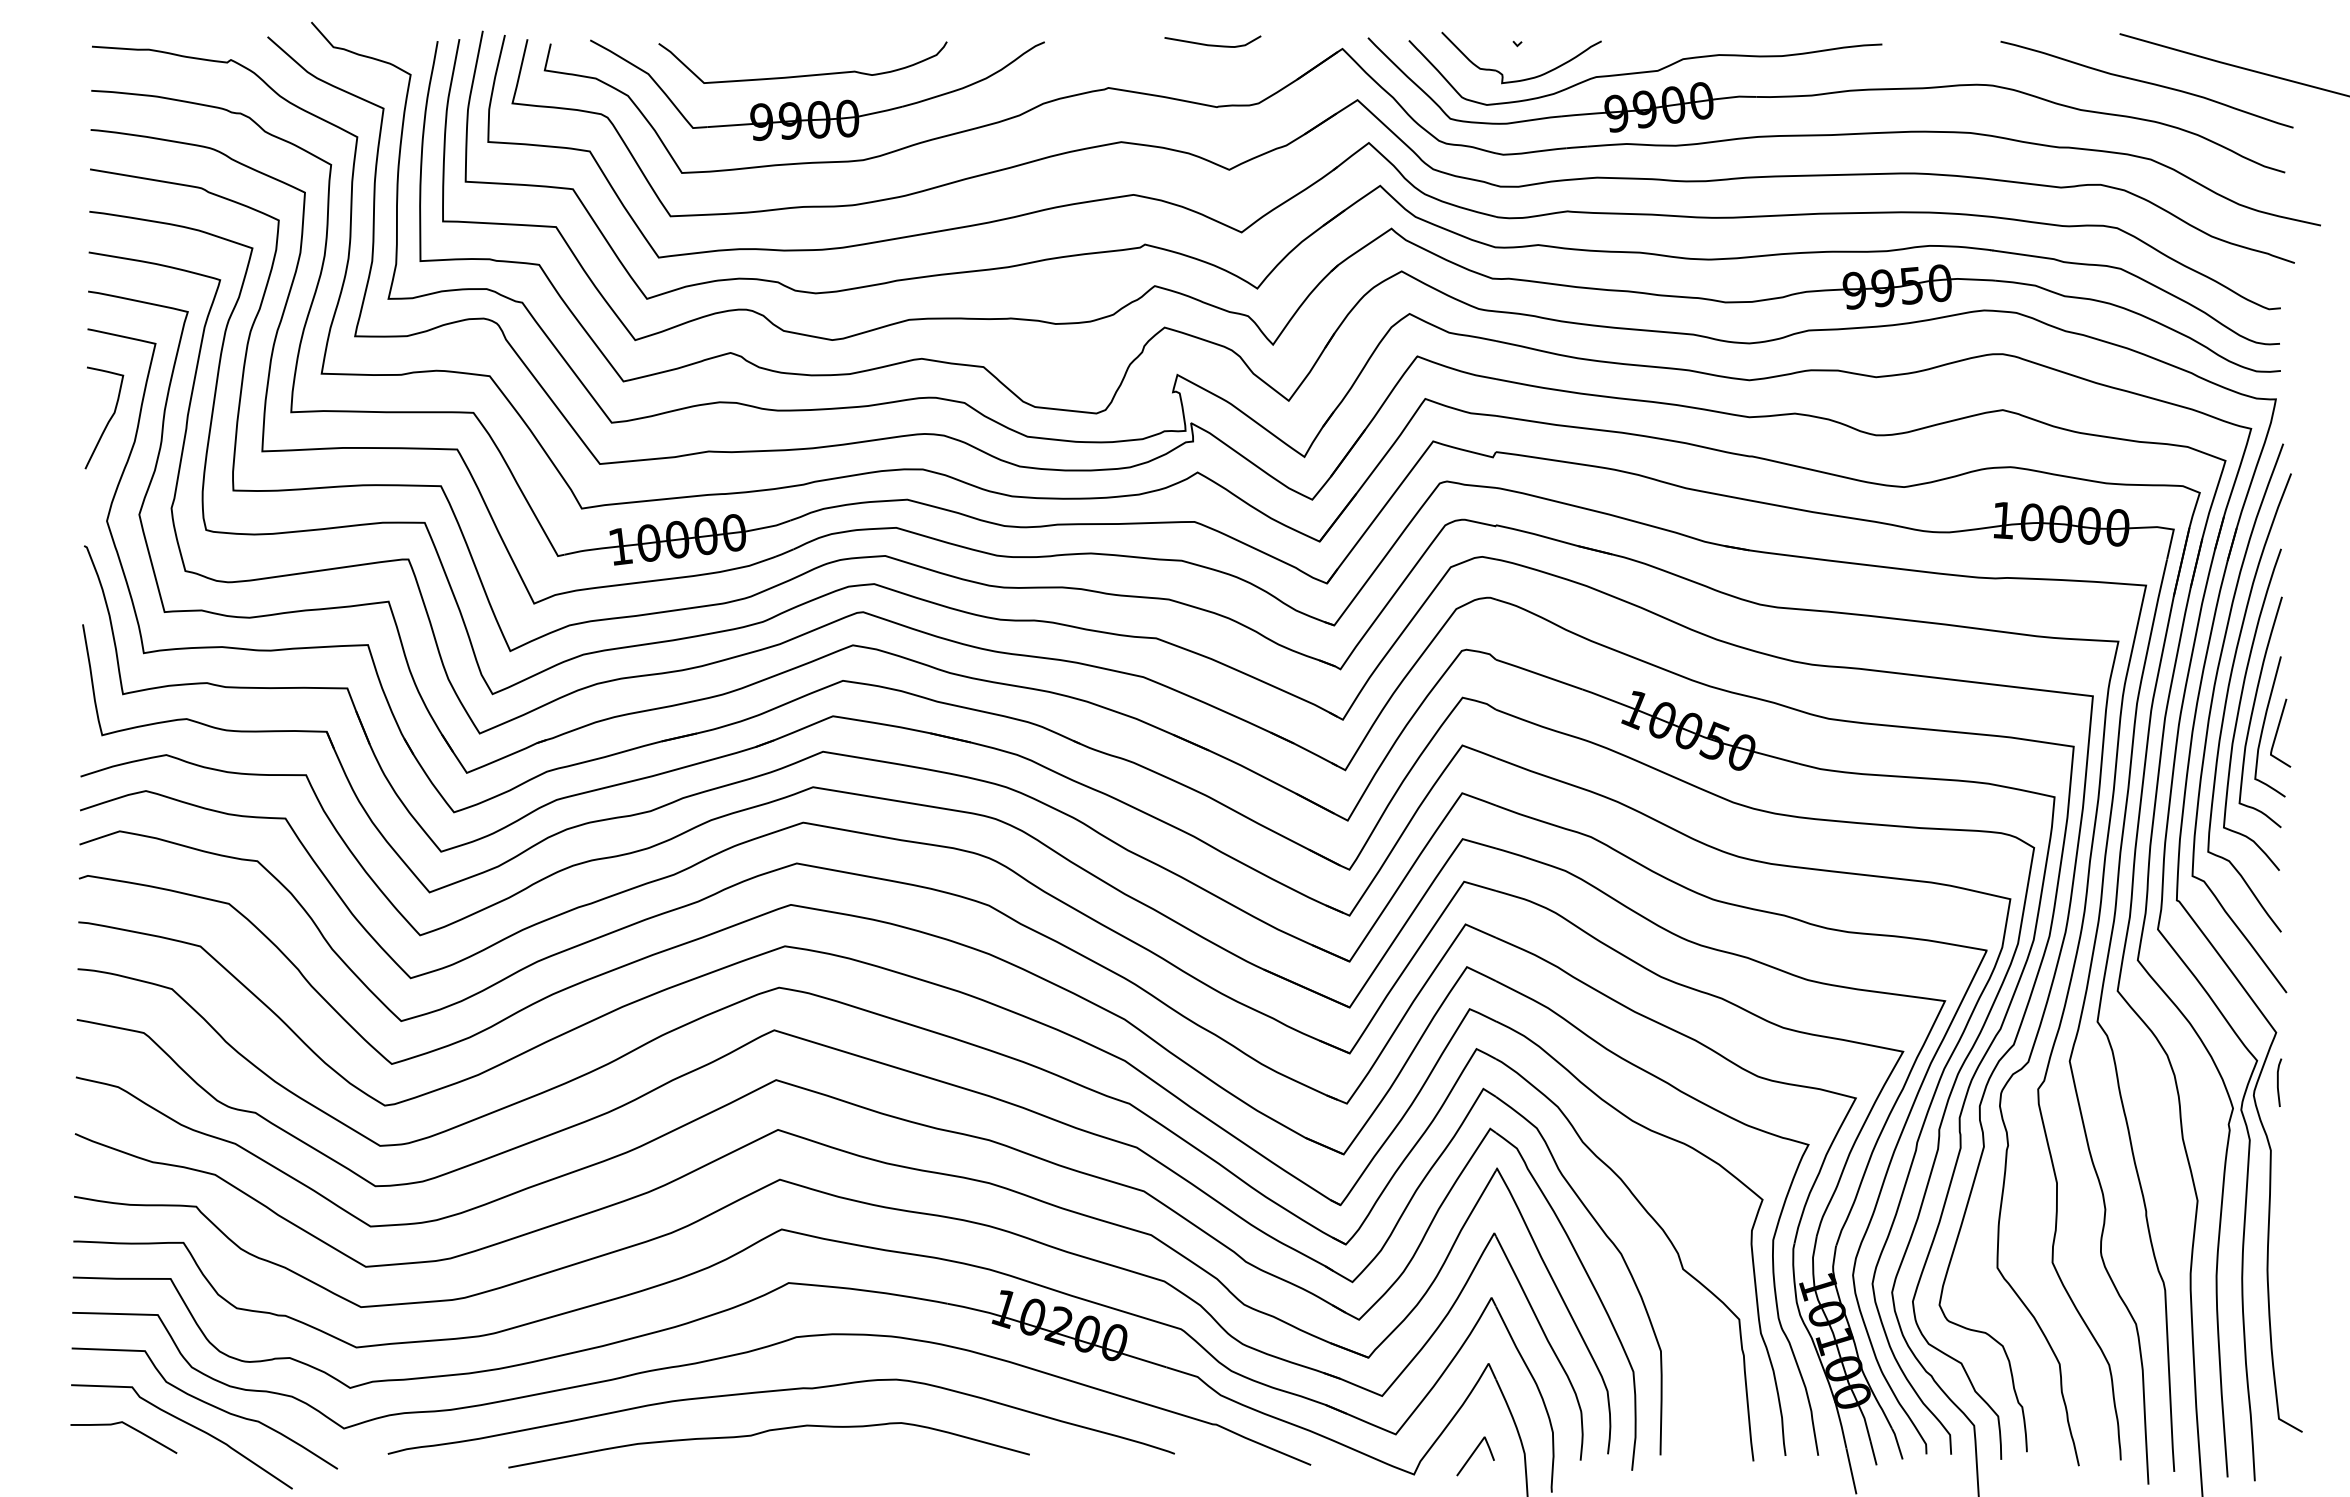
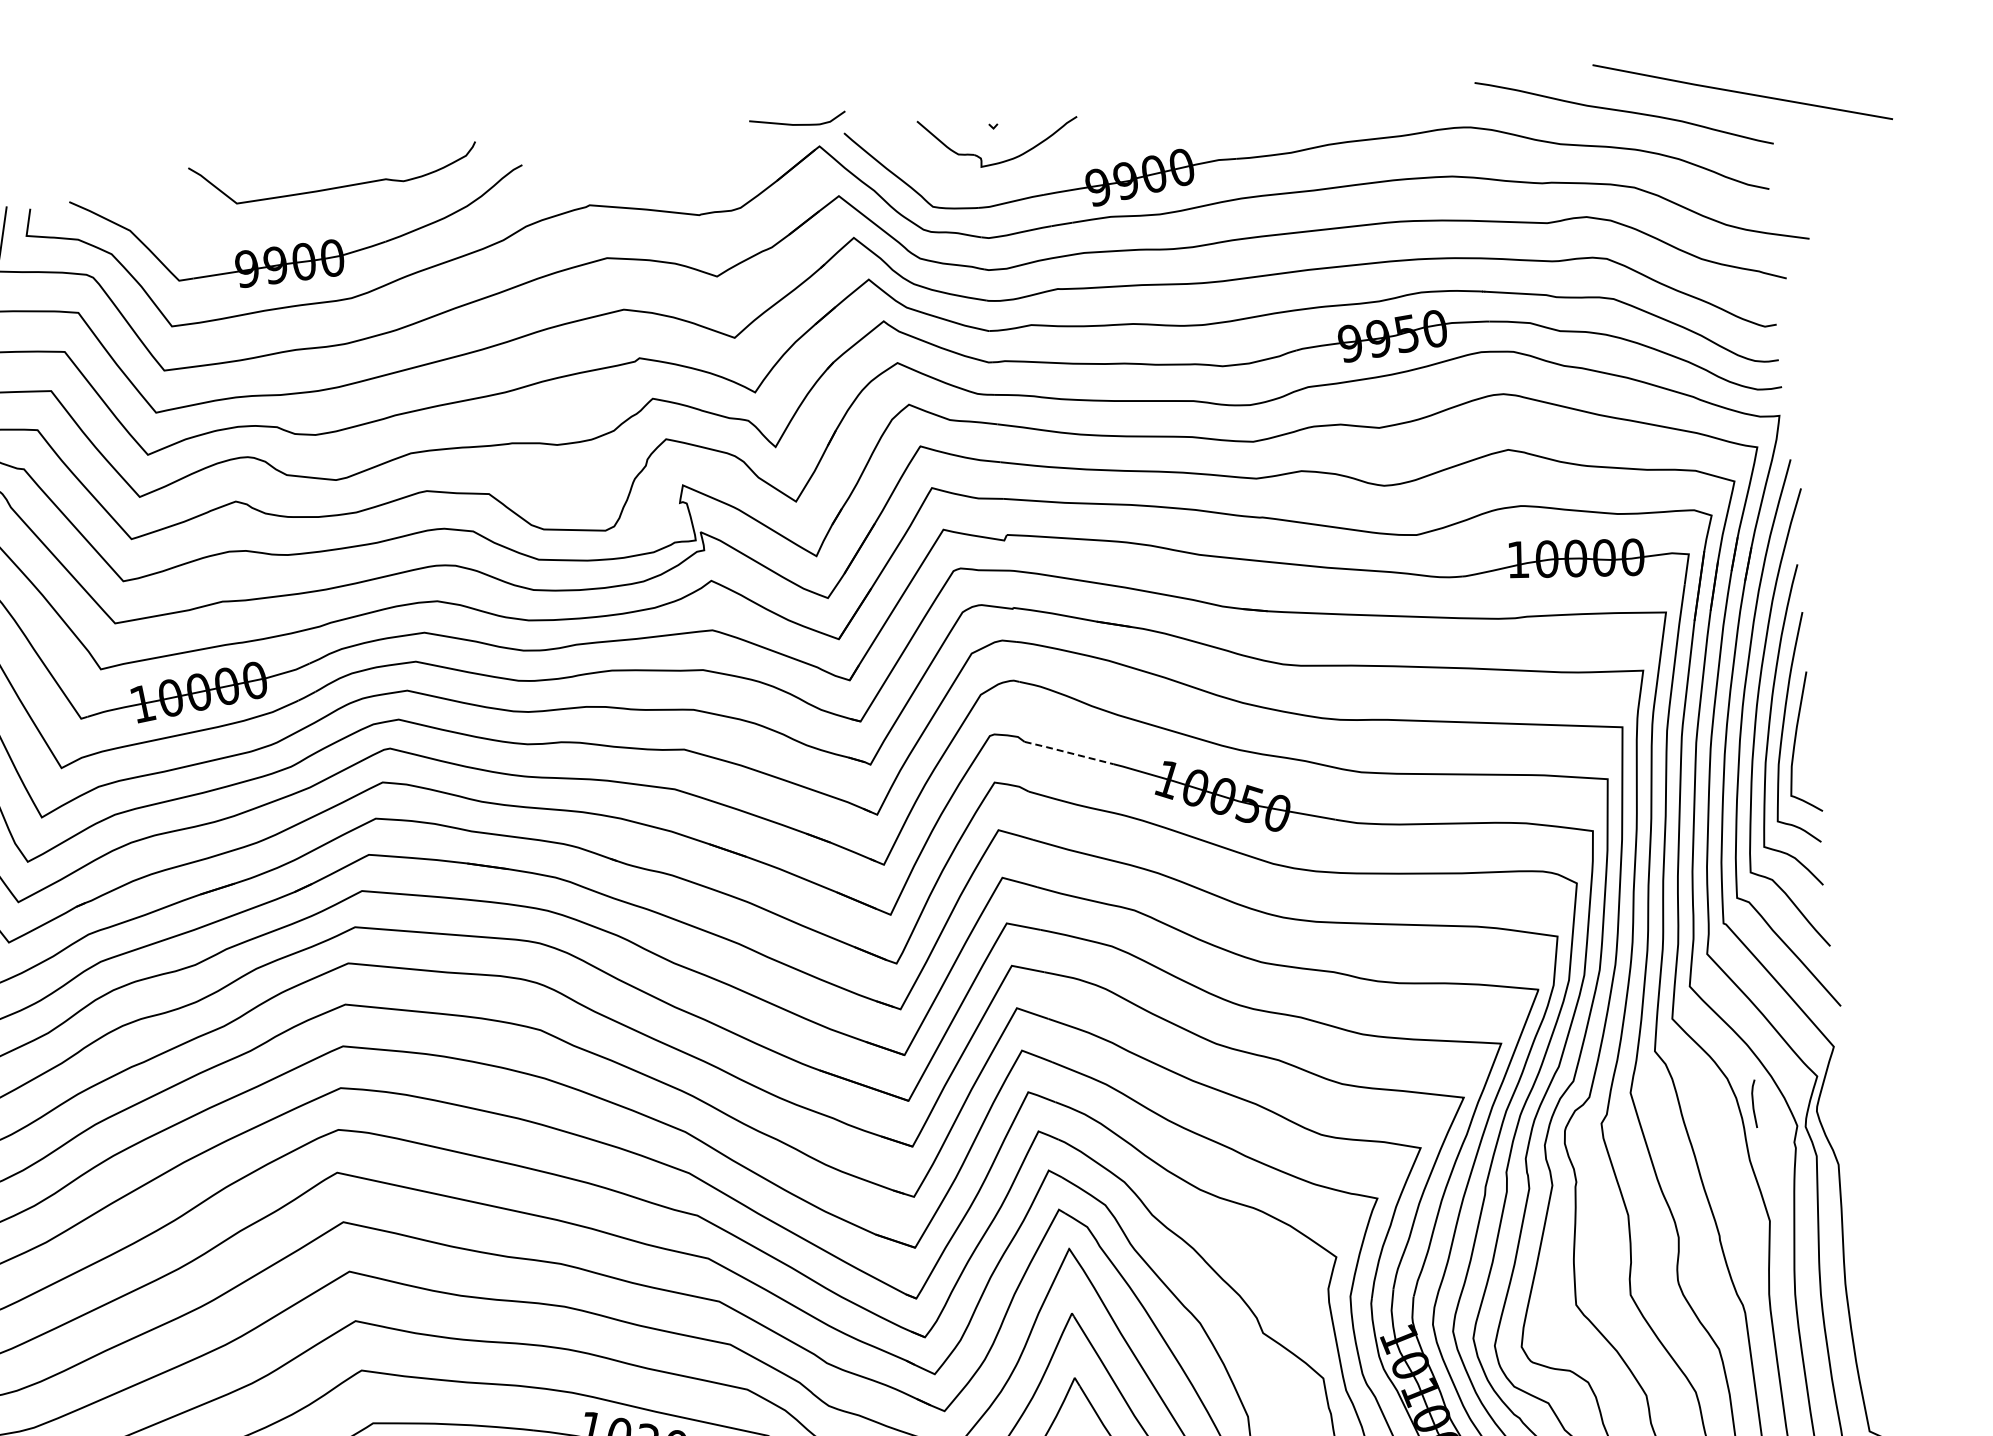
curve: (1212, 44) -> (797, 123), moved
part: (1645, 72) -> (1123, 144), removed
curve: (807, 74) -> (339, 186), moved
line: (1538, 674) -> (1068, 752), solid -> dashed
line: (2278, 730) -> (1810, 745), removed
curve: (2278, 1082) -> (1753, 1103), moved

